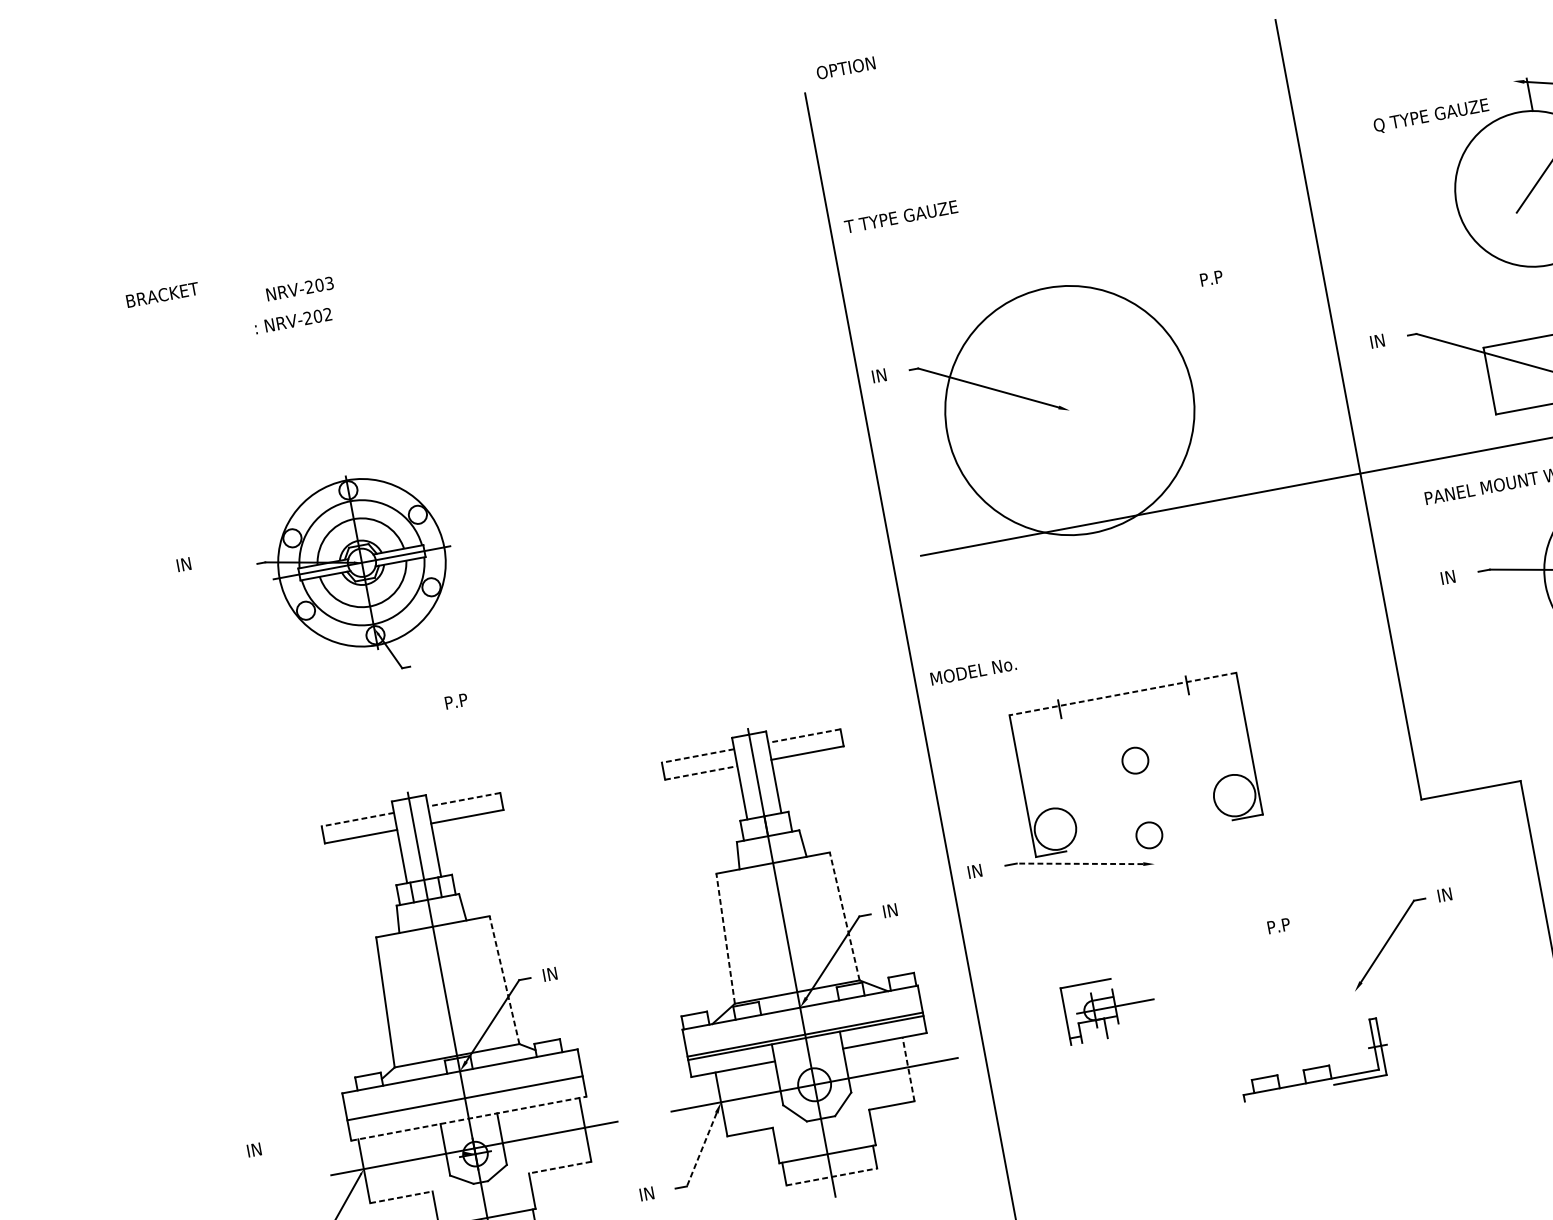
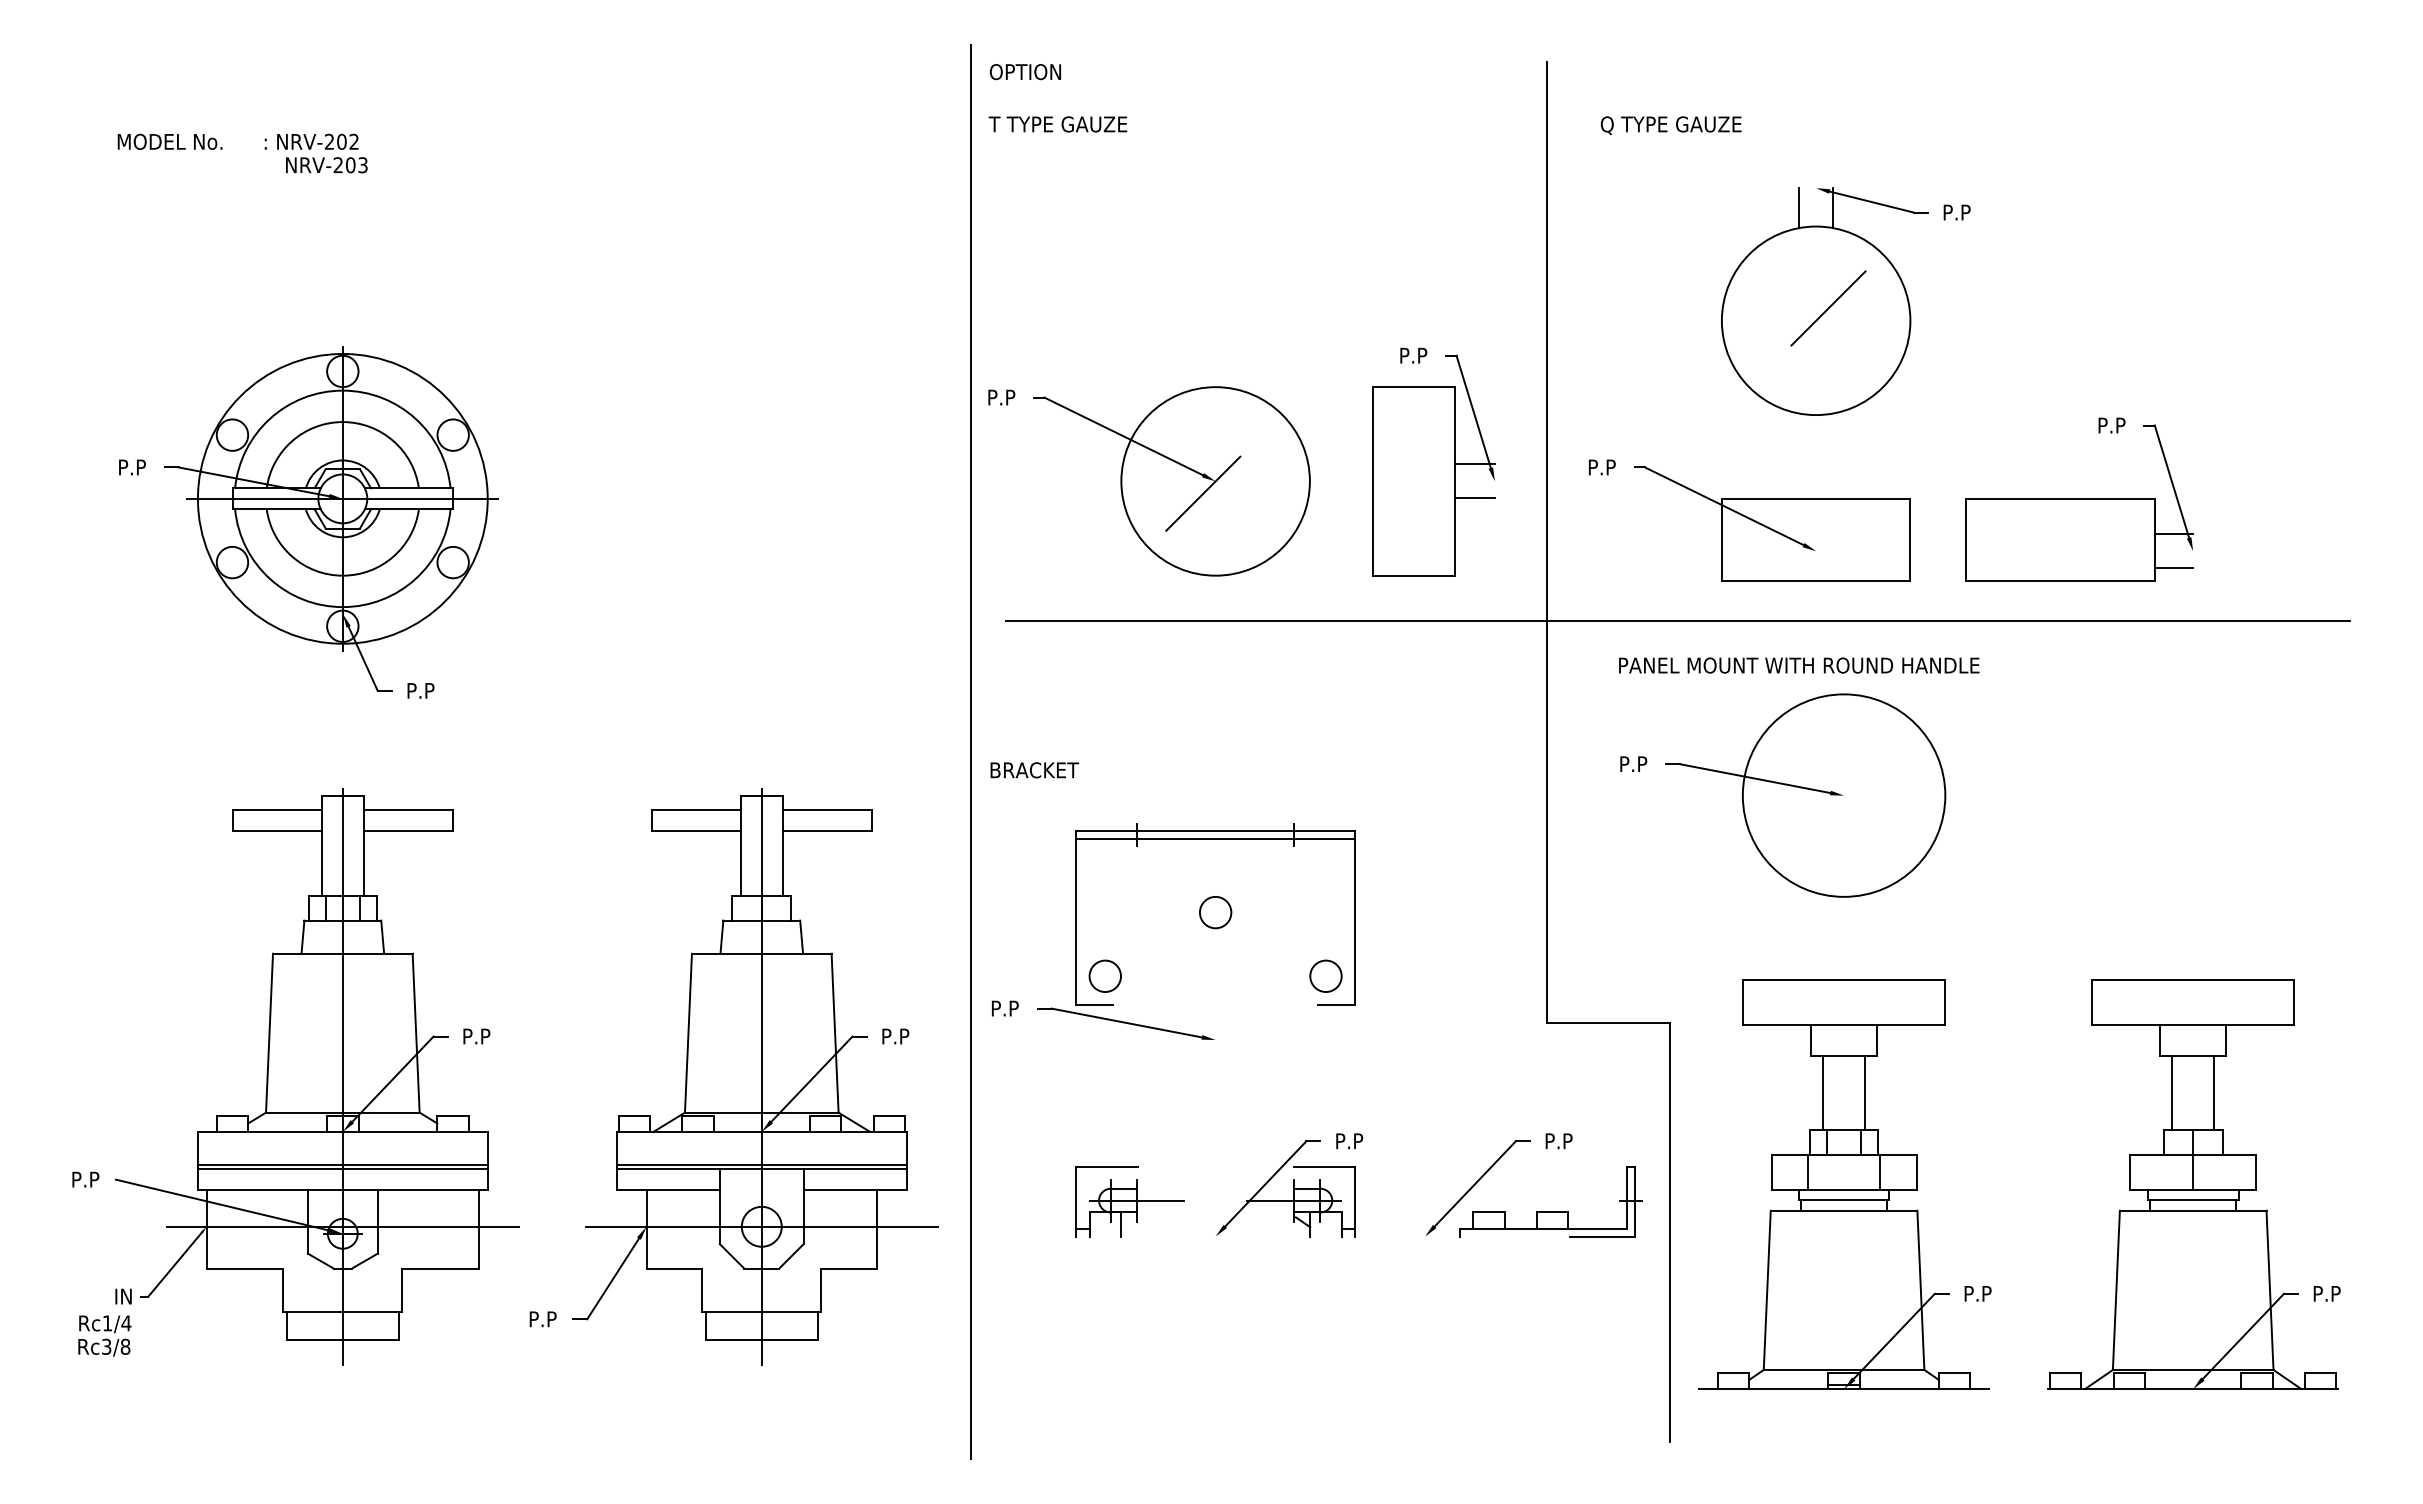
text: (845, 68) -> (1024, 72), moved
line: (1502, 100) -> (1799, 208), added
text: (1430, 116) -> (1670, 125), moved
text: (900, 217) -> (1057, 124), moved
text: (169, 293) -> (170, 141), BRACKET -> MODEL No.
text: (293, 320) -> (311, 141), moved
text: (1381, 340) -> (1602, 467), IN -> P.P
part: (1244, 364) -> (1433, 465), added
text: (884, 374) -> (1002, 397), IN -> P.P
circle: (1069, 410) -> (1215, 481), size x0.62
line: (1061, 422) -> (1203, 493), added
text: (189, 563) -> (133, 467), IN -> P.P
part: (357, 575) -> (331, 518), size x1.43
text: (1452, 575) -> (1634, 763), IN -> P.P
text: (974, 671) -> (1043, 770), MODEL No. -> BRACKET
line: (1122, 694) -> (1215, 830), dashed -> solid
line: (1124, 700) -> (1215, 838), added
line: (804, 735) -> (827, 809), dashed -> solid
line: (698, 755) -> (696, 809), dashed -> solid
line: (701, 772) -> (696, 830), dashed -> solid
circle: (1234, 795) -> (1325, 976), size x0.62
line: (464, 799) -> (408, 809), dashed -> solid
line: (357, 819) -> (277, 809), dashed -> solid
circle: (1055, 829) -> (1105, 976), size x0.62
circle: (1149, 835) -> (1215, 1004), removed
line: (1079, 864) -> (1126, 1023), dashed -> solid
text: (979, 870) -> (1005, 1008), IN -> P.P
text: (1449, 894) -> (1559, 1141), IN -> P.P
text: (895, 909) -> (896, 1036), IN -> P.P
line: (845, 916) -> (835, 1033), dashed -> solid
line: (725, 938) -> (688, 1033), dashed -> solid
part: (1240, 972) -> (1293, 1188), added
text: (554, 973) -> (477, 1036), IN -> P.P
line: (504, 980) -> (416, 1033), dashed -> solid
part: (1314, 1067) -> (1550, 1211), moved
line: (908, 1068) -> (877, 1228), dashed -> solid
line: (465, 1101) -> (342, 1169), added
line: (468, 1119) -> (342, 1190), dashed -> solid
line: (373, 1148) -> (222, 1204), added
text: (259, 1149) -> (86, 1179), IN -> P.P
line: (702, 1149) -> (613, 1278), dashed -> solid
line: (560, 1167) -> (440, 1268), dashed -> solid
line: (831, 1177) -> (761, 1340), dashed -> solid
text: (651, 1193) -> (543, 1319), IN -> P.P
line: (401, 1197) -> (245, 1268), dashed -> solid

